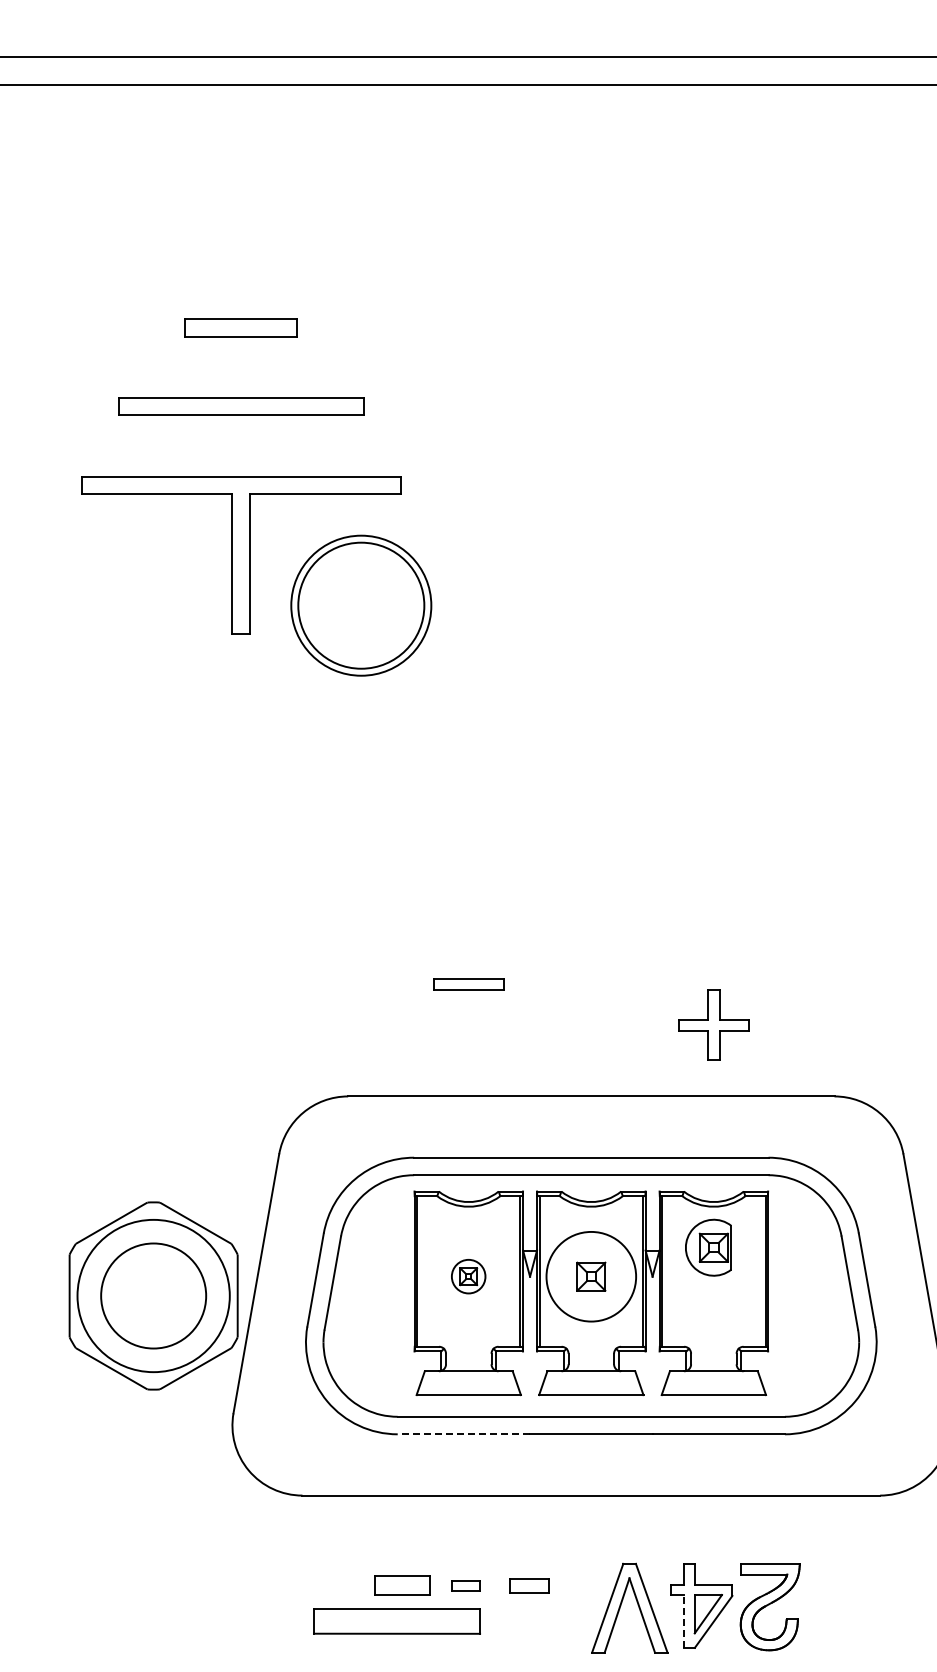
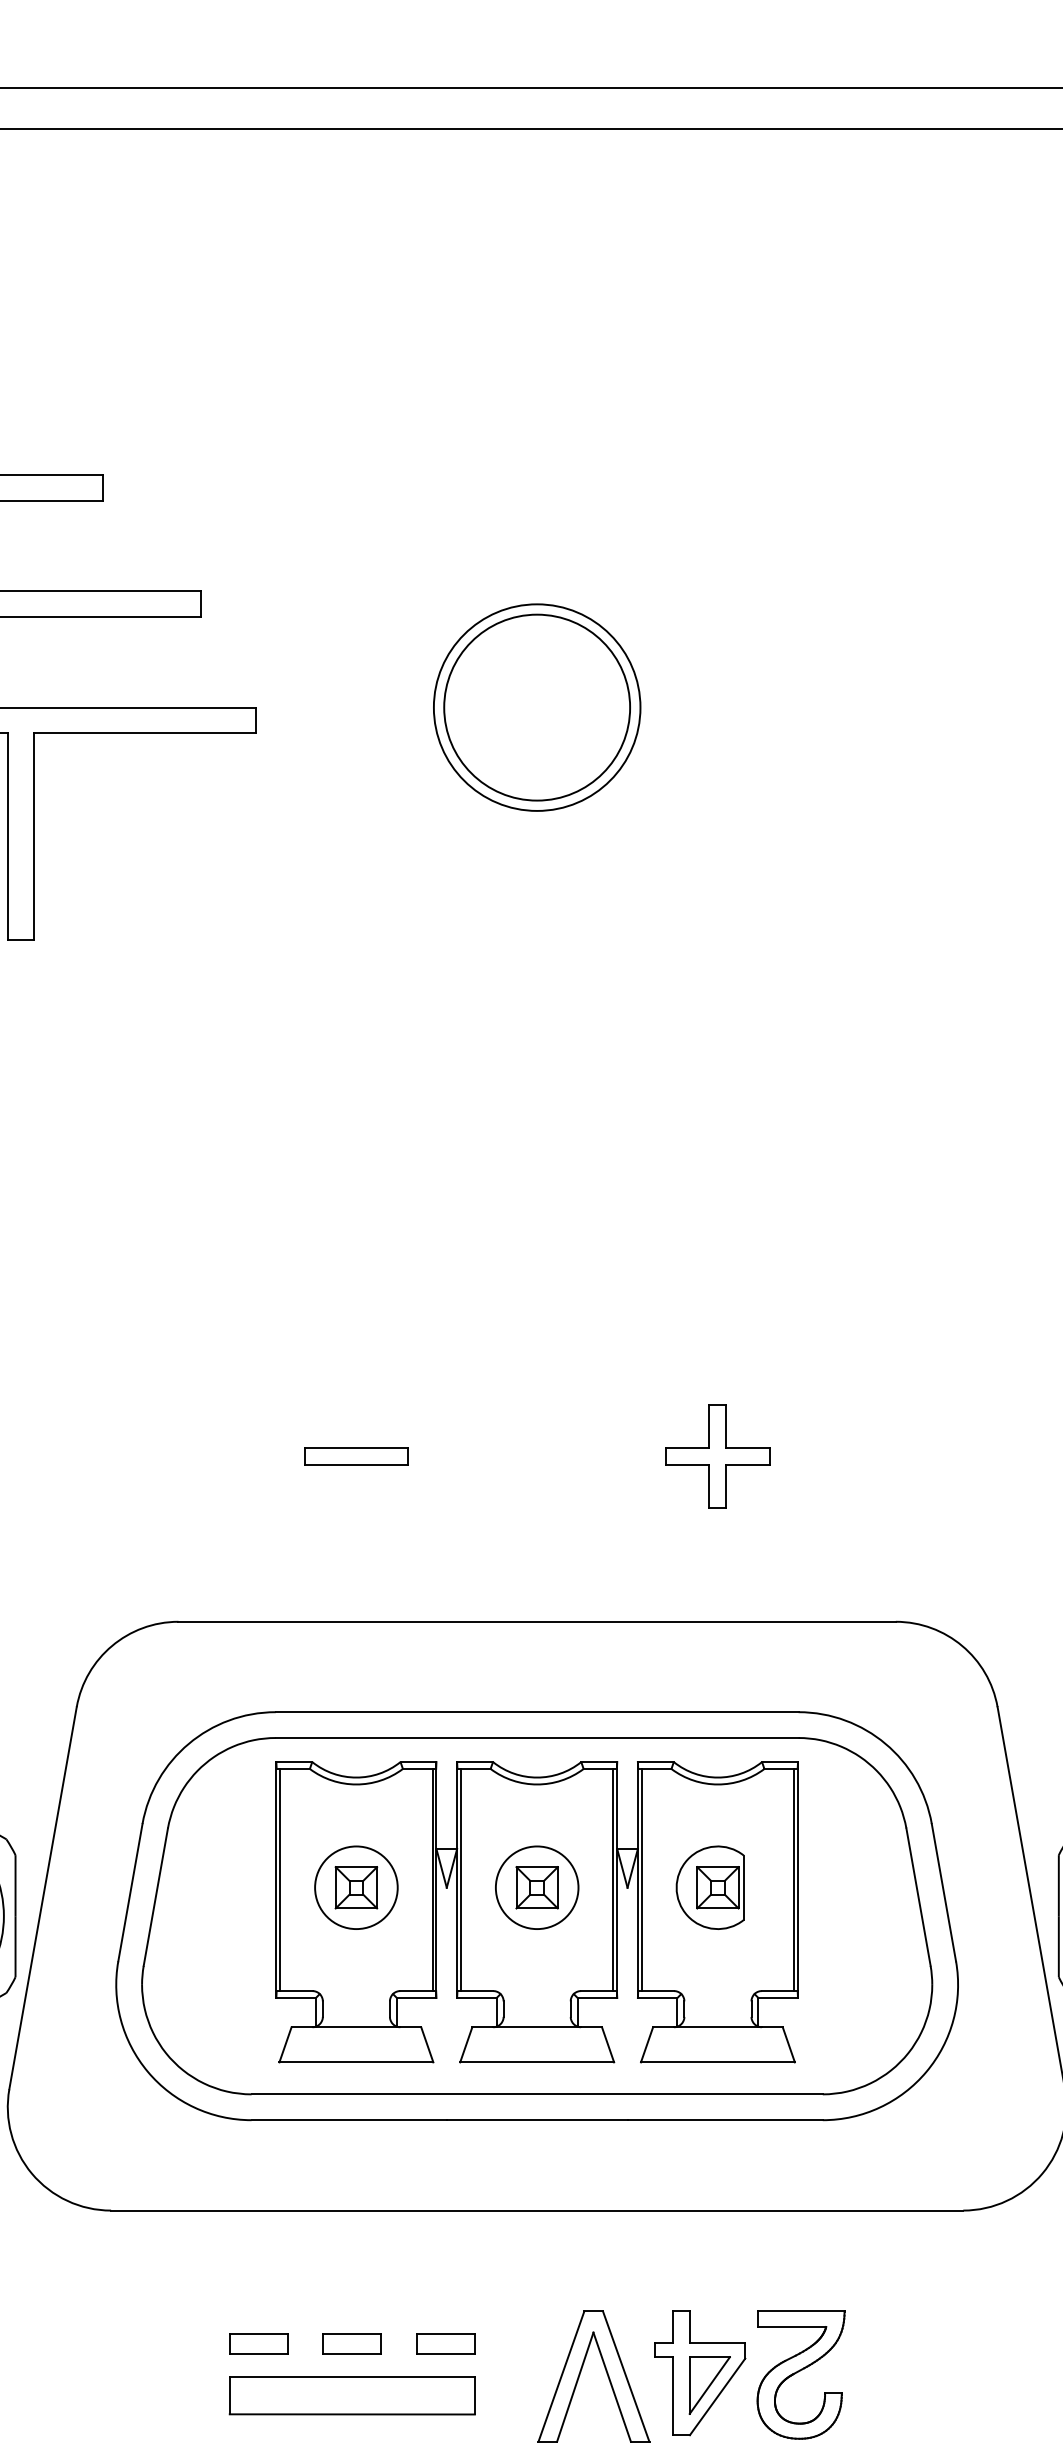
part: (361, 605) -> (537, 707), moved
part: (713, 1024) -> (717, 1455), moved
part: (708, 1247) -> (710, 1887), moved
part: (468, 1276) -> (355, 1887), size x1.67
circle: (591, 1276) -> (537, 1887), size x0.62
line: (463, 1434) -> (348, 2120), dashed -> solid
part: (402, 1585) -> (258, 2343), size x0.71
part: (465, 1585) -> (351, 2343), size x1.43
line: (683, 1620) -> (673, 2394), dashed -> solid
part: (396, 1621) -> (351, 2396), moved

